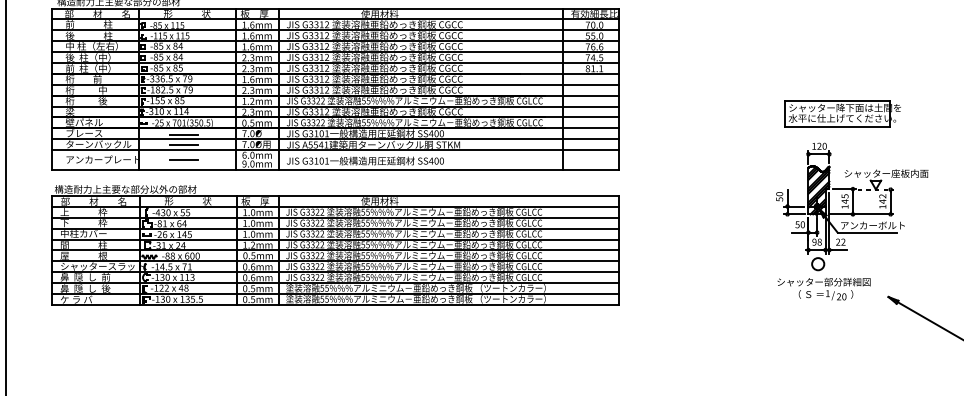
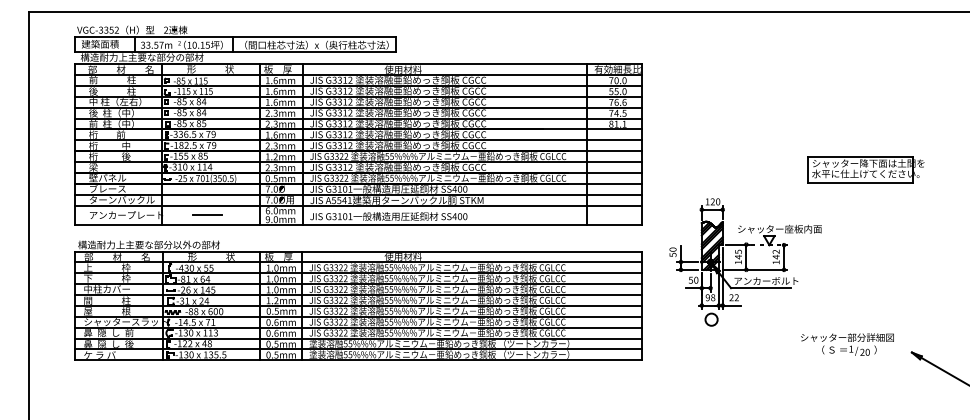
line: (184, 134) -> (207, 190), removed
line: (184, 145) -> (207, 201), removed
part: (852, 206) -> (745, 262), moved

